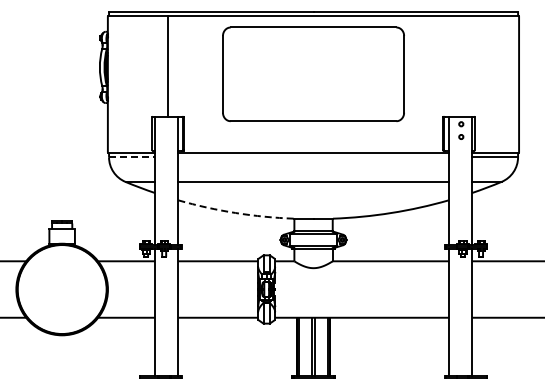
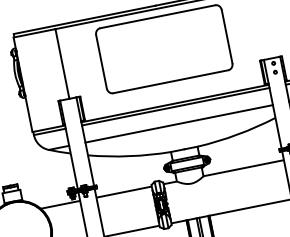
line: (131, 157) -> (49, 132), dashed -> solid
line: (313, 157) -> (175, 106), added
arc: (235, 213) -> (129, 156), dashed -> solid

